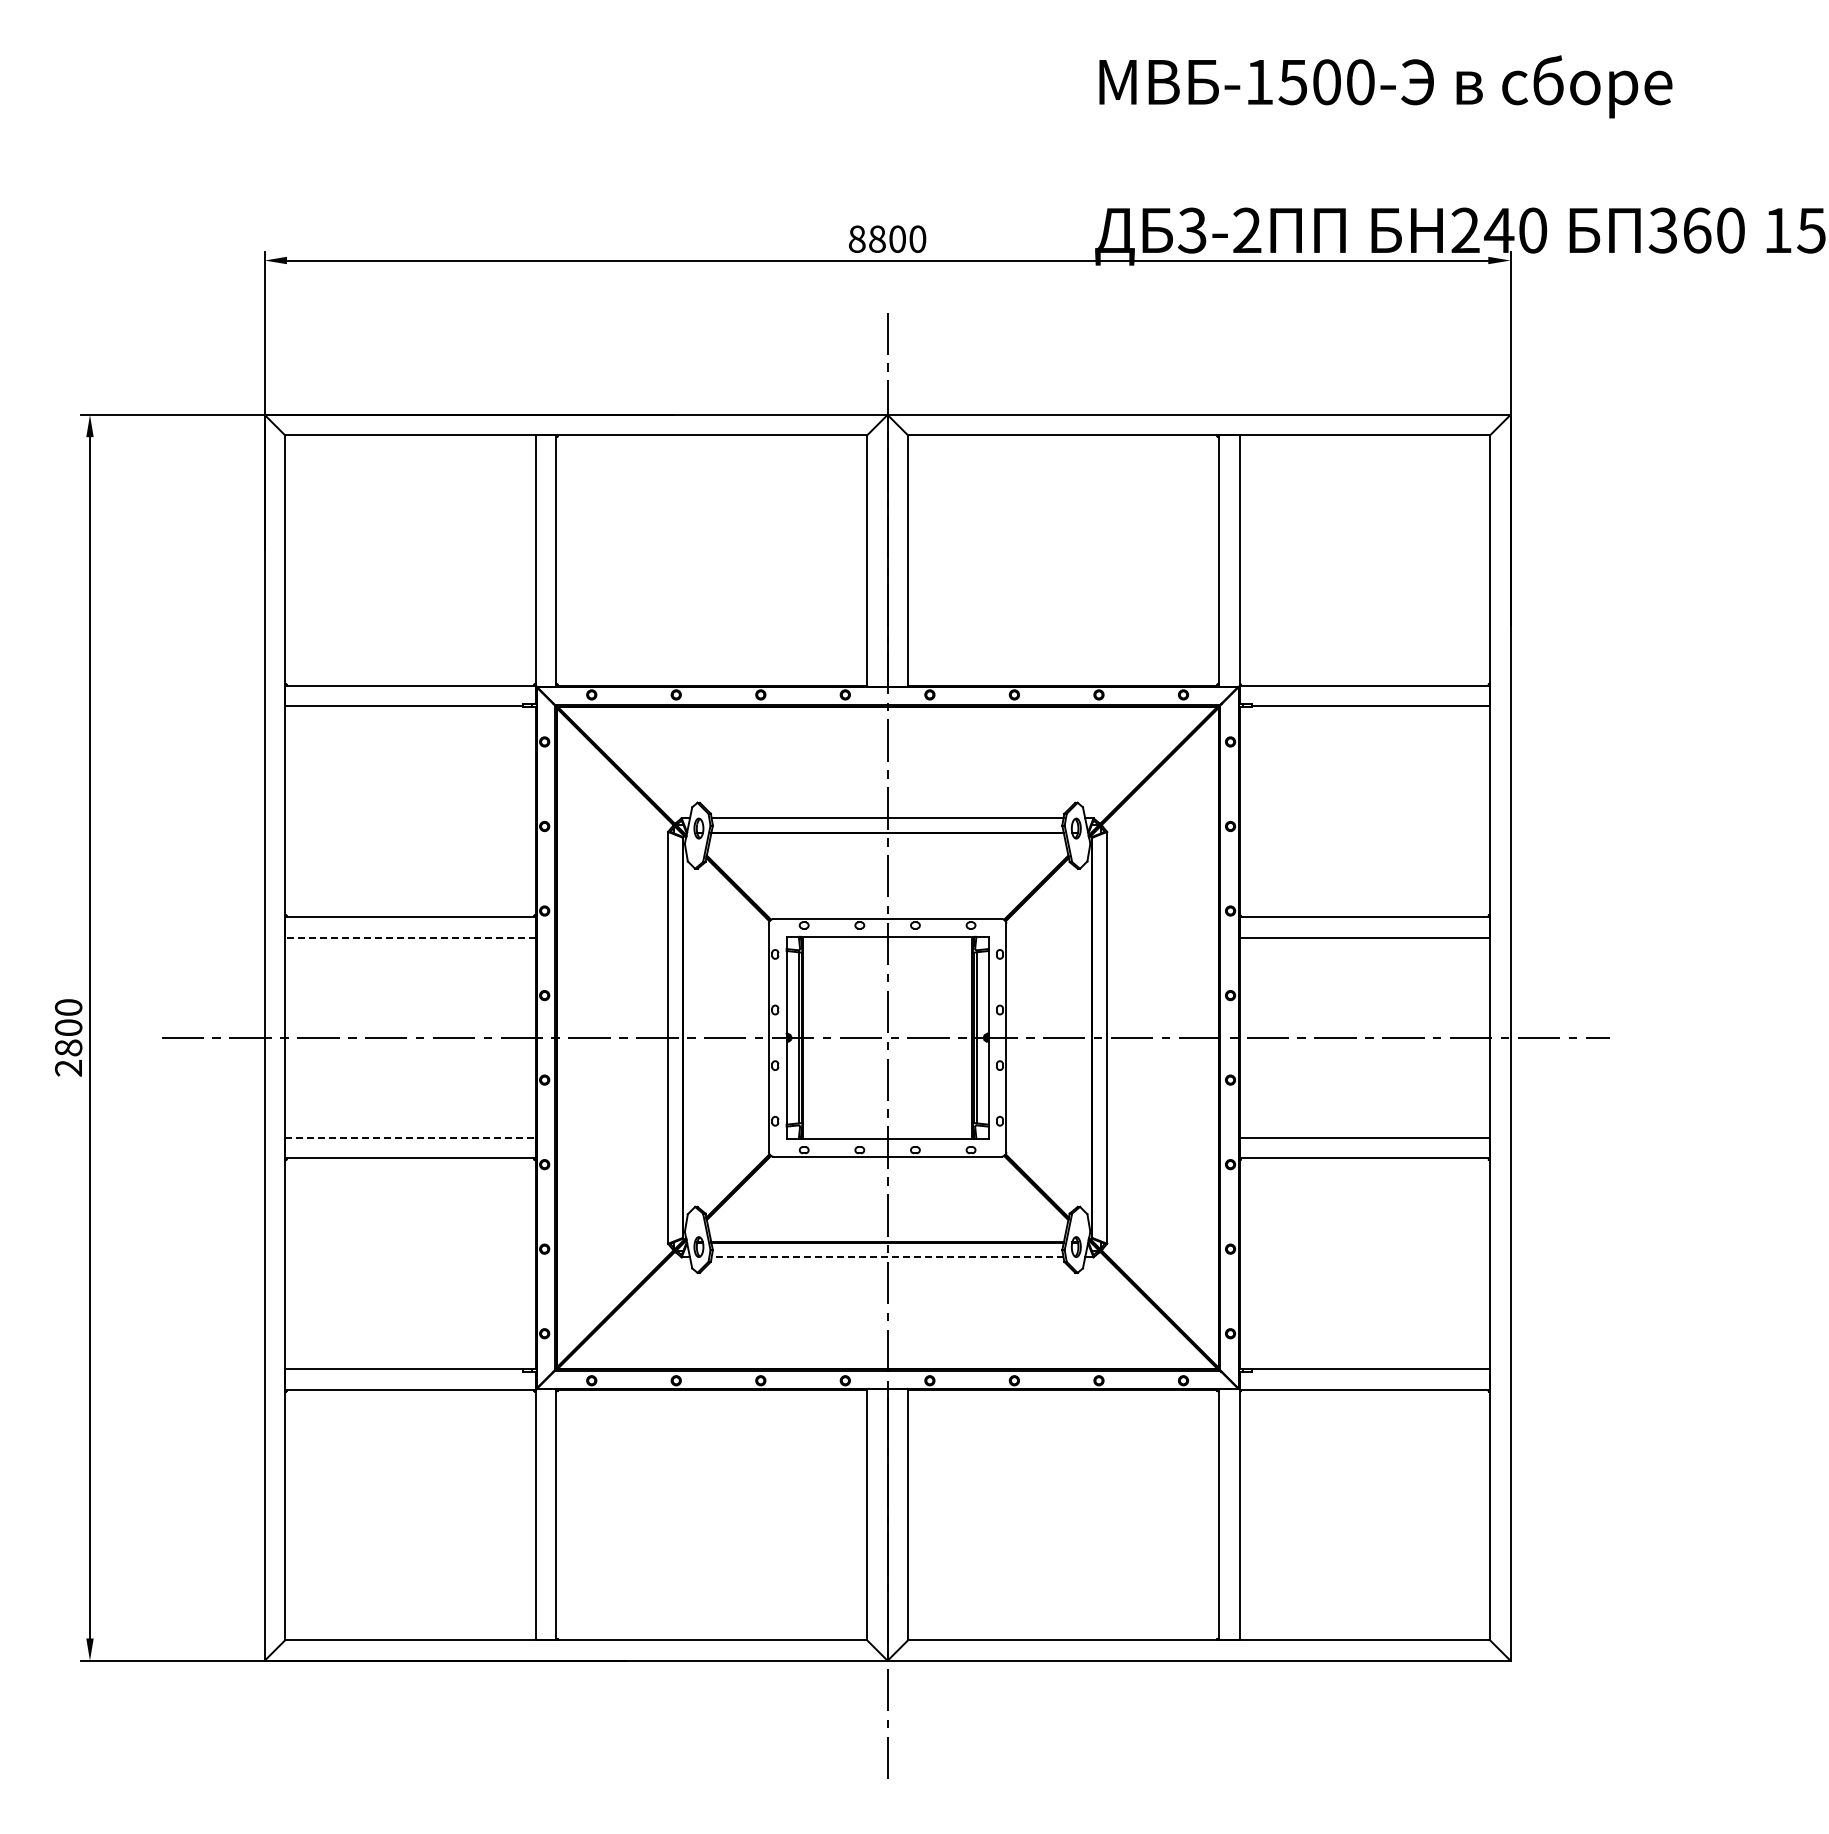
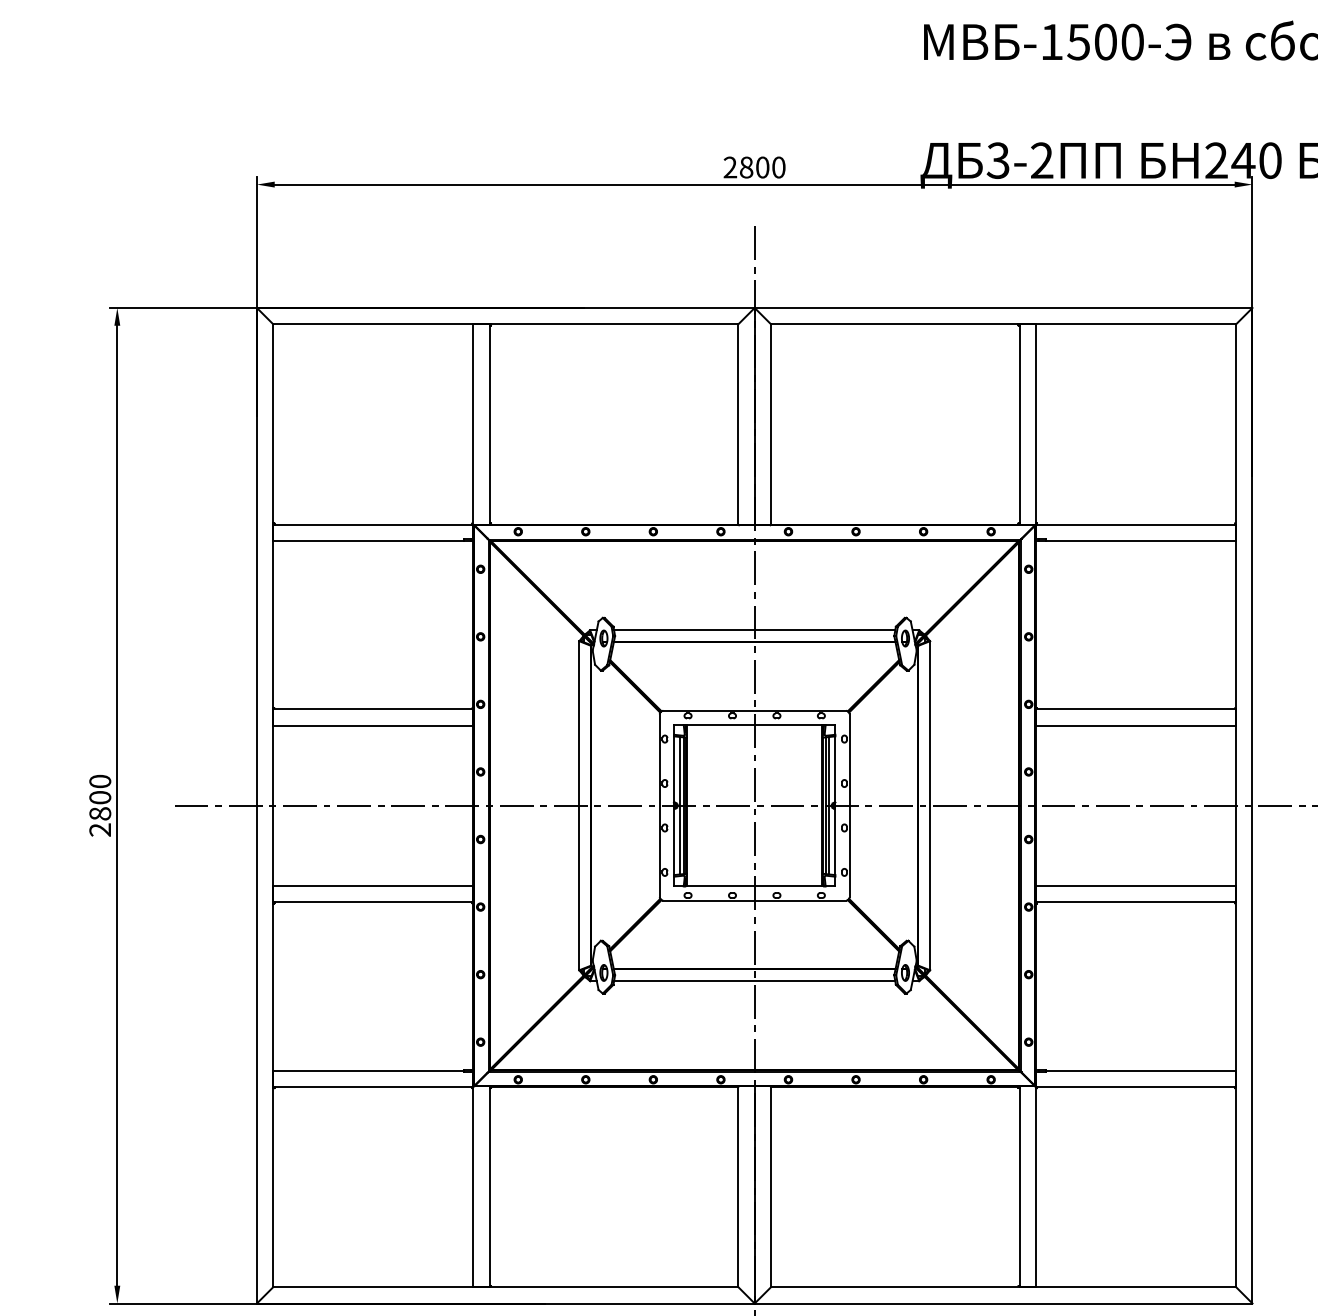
text: (856, 238) -> (729, 166), 8800 -> 2800
line: (409, 937) -> (372, 725), dashed -> solid
line: (794, 1037) -> (680, 805), added
line: (981, 1037) -> (829, 805), added
line: (410, 1137) -> (373, 885), dashed -> solid
line: (887, 1257) -> (754, 981), dashed -> solid

